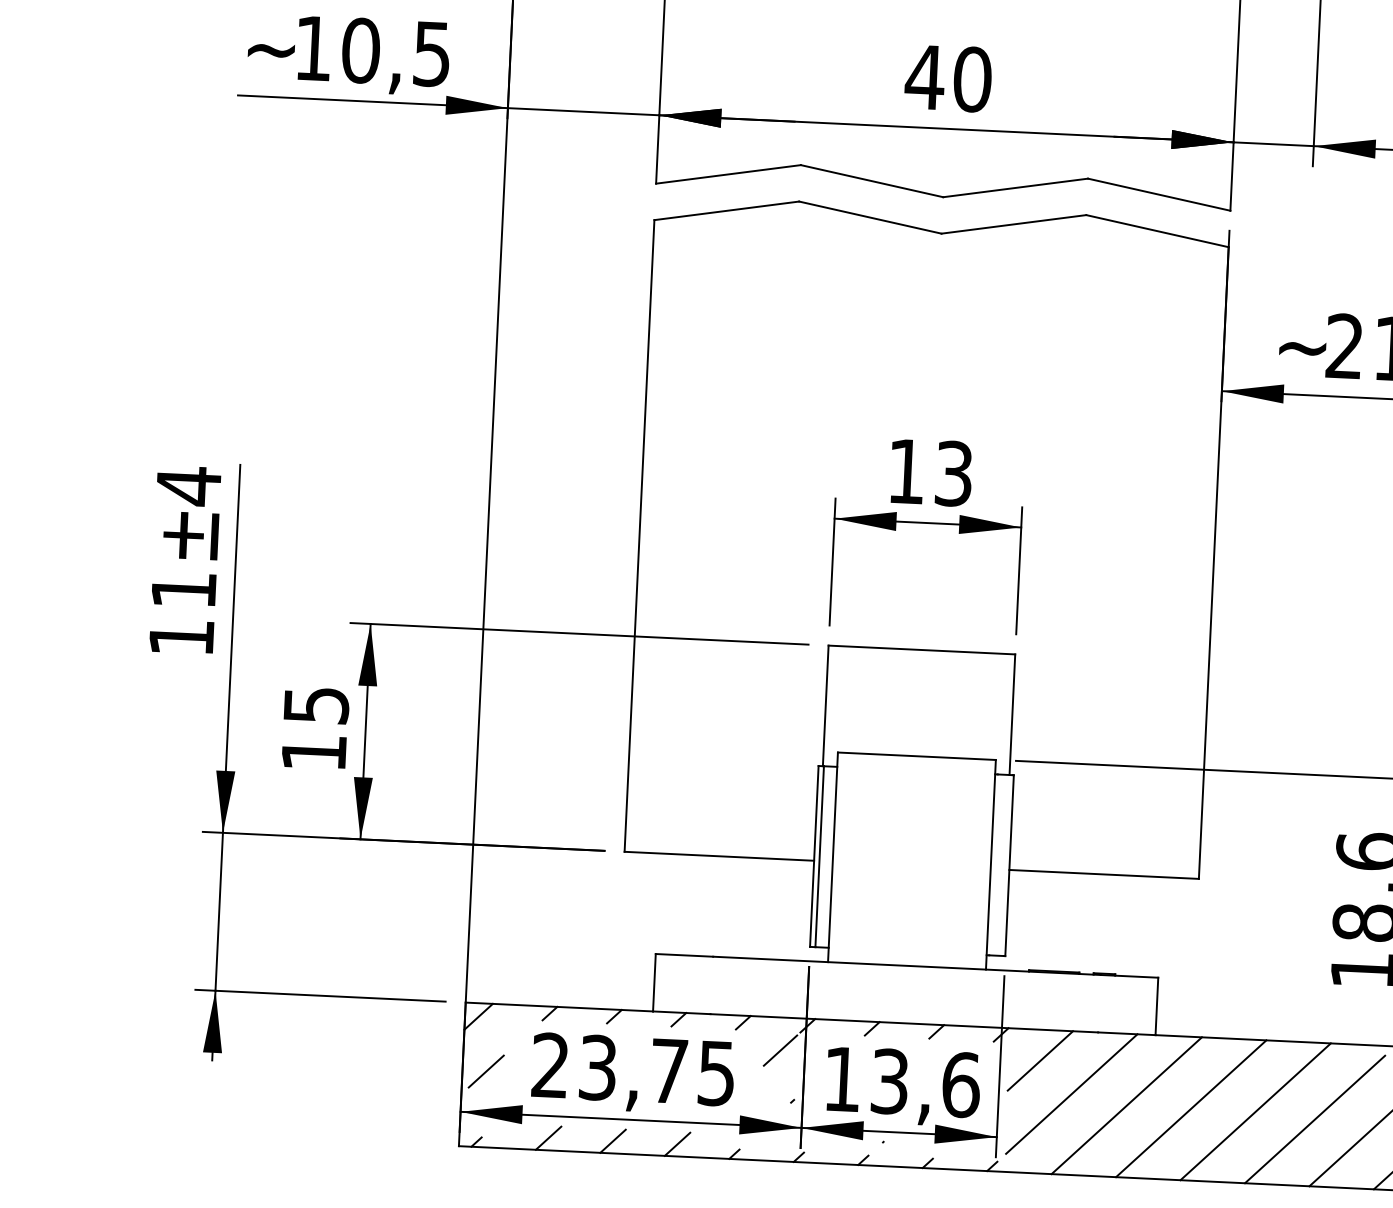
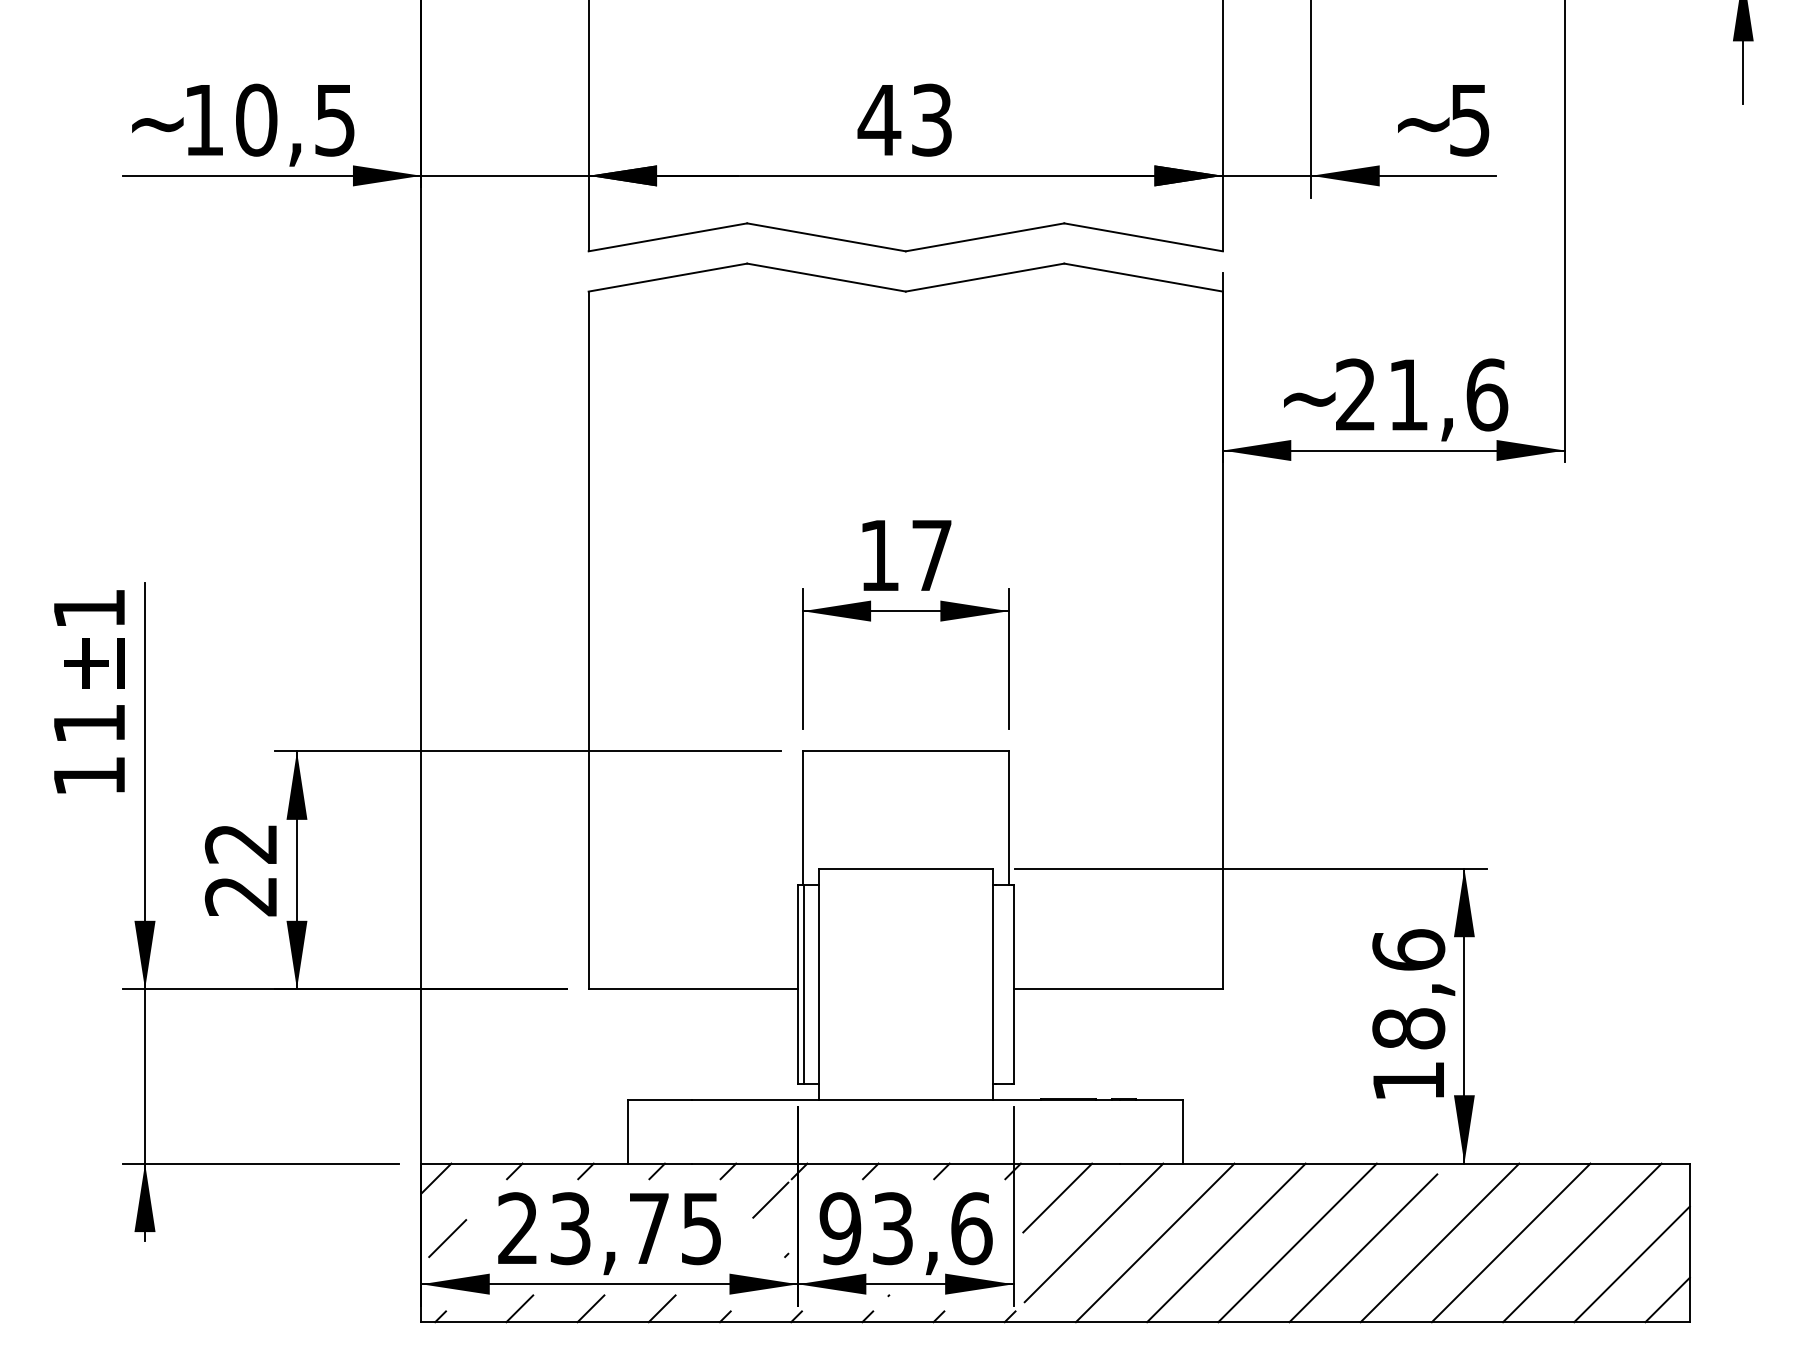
text: (972, 78) -> (931, 119), 40 -> 43
text: (953, 473) -> (931, 555), 13 -> 17
text: (188, 485) -> (89, 608), 4 -> 1
text: (314, 729) -> (240, 870), 15 -> 22
text: (842, 1079) -> (840, 1228), 13,6 -> 93,6

